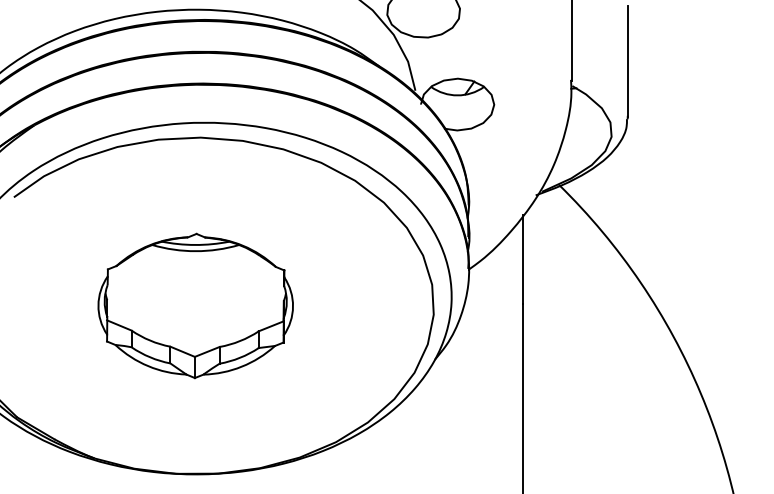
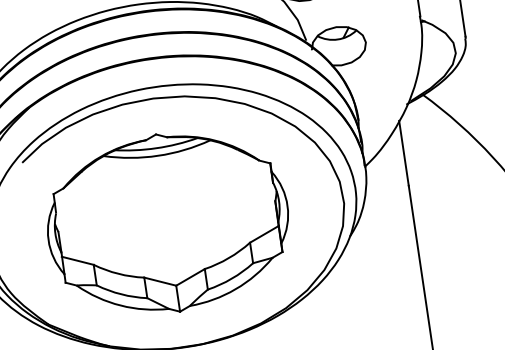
part: (195, 305) -> (167, 222), size x1.67

